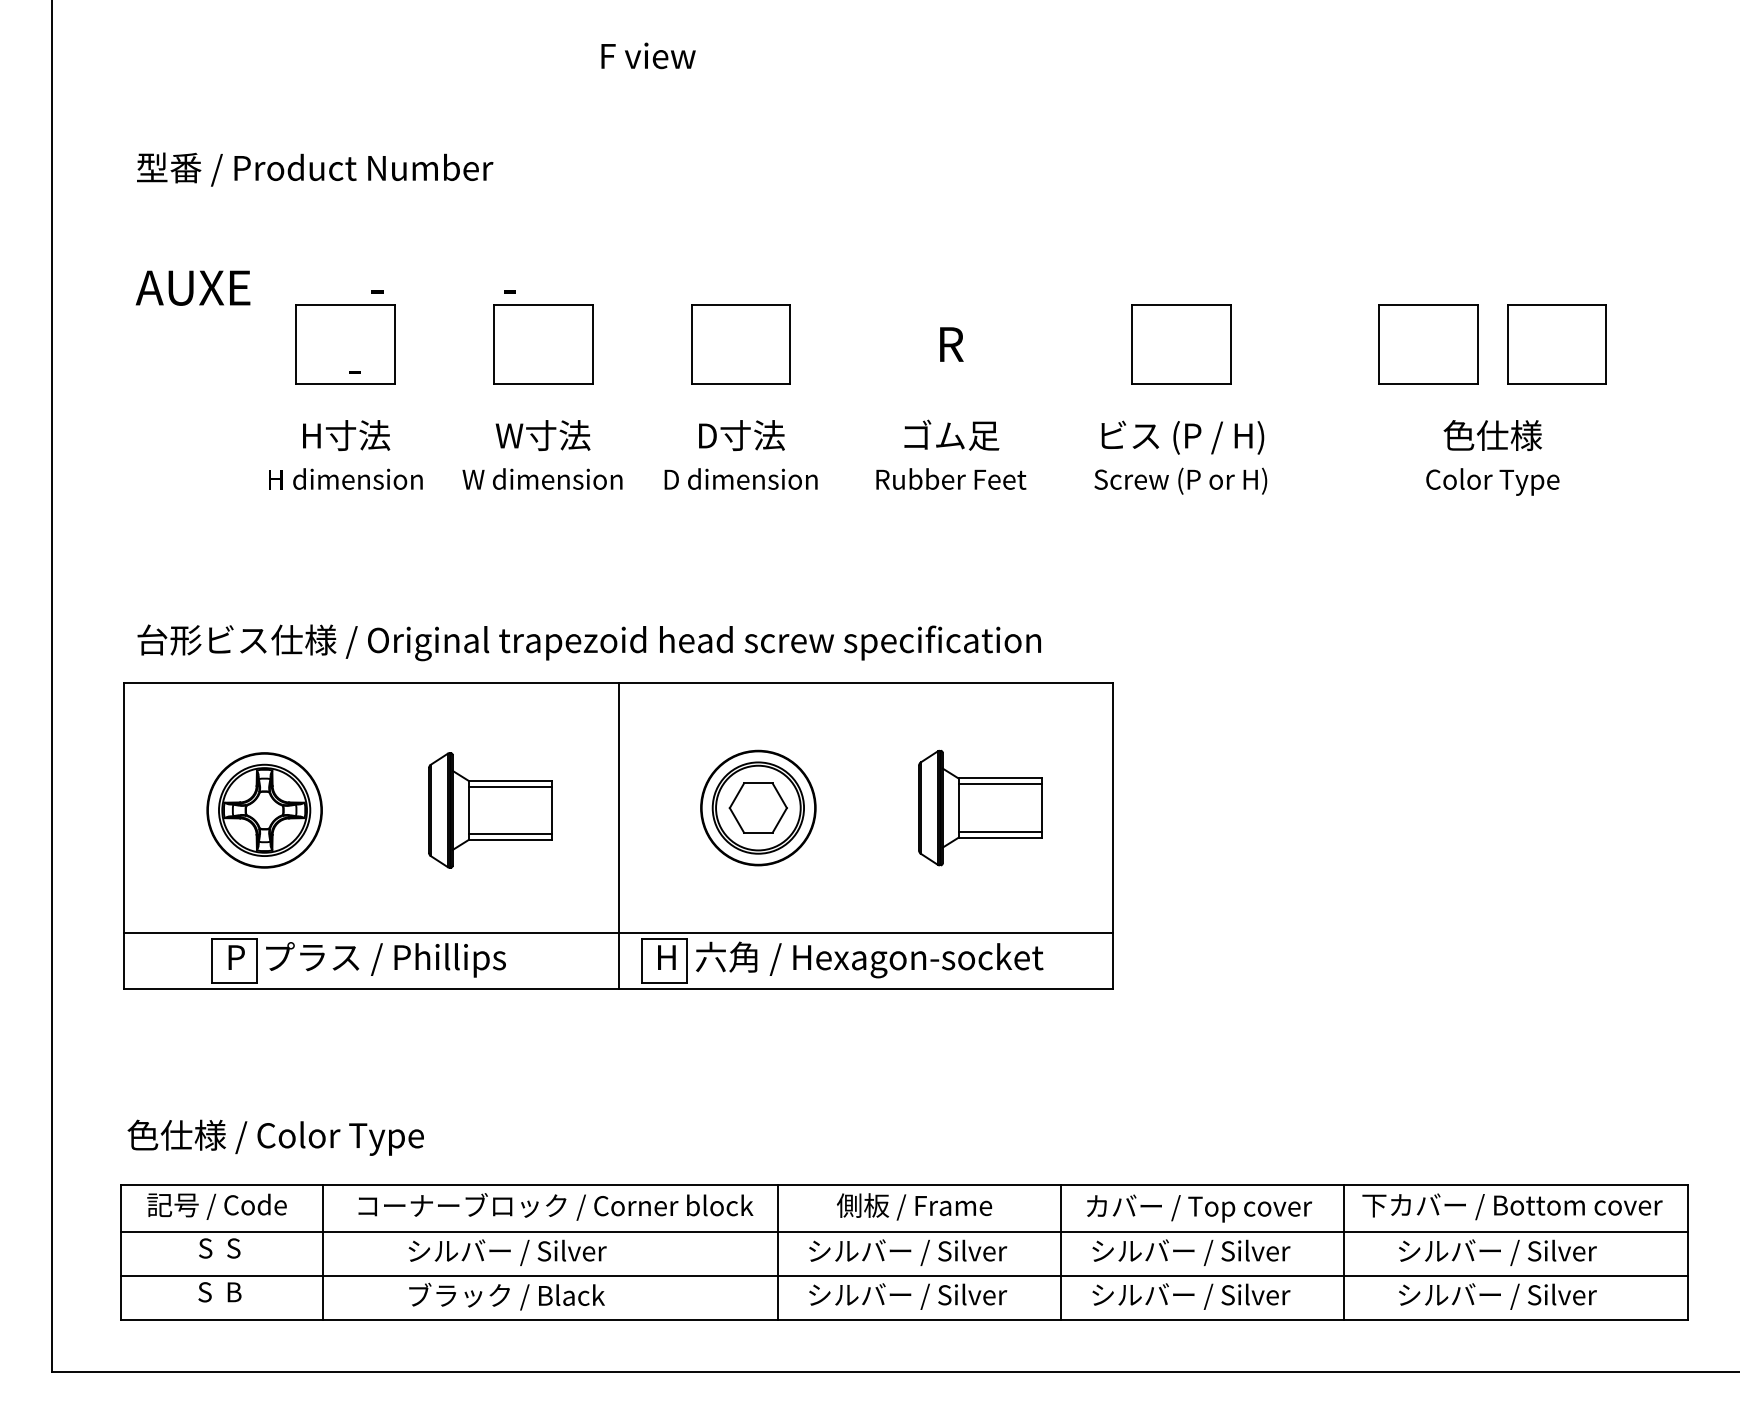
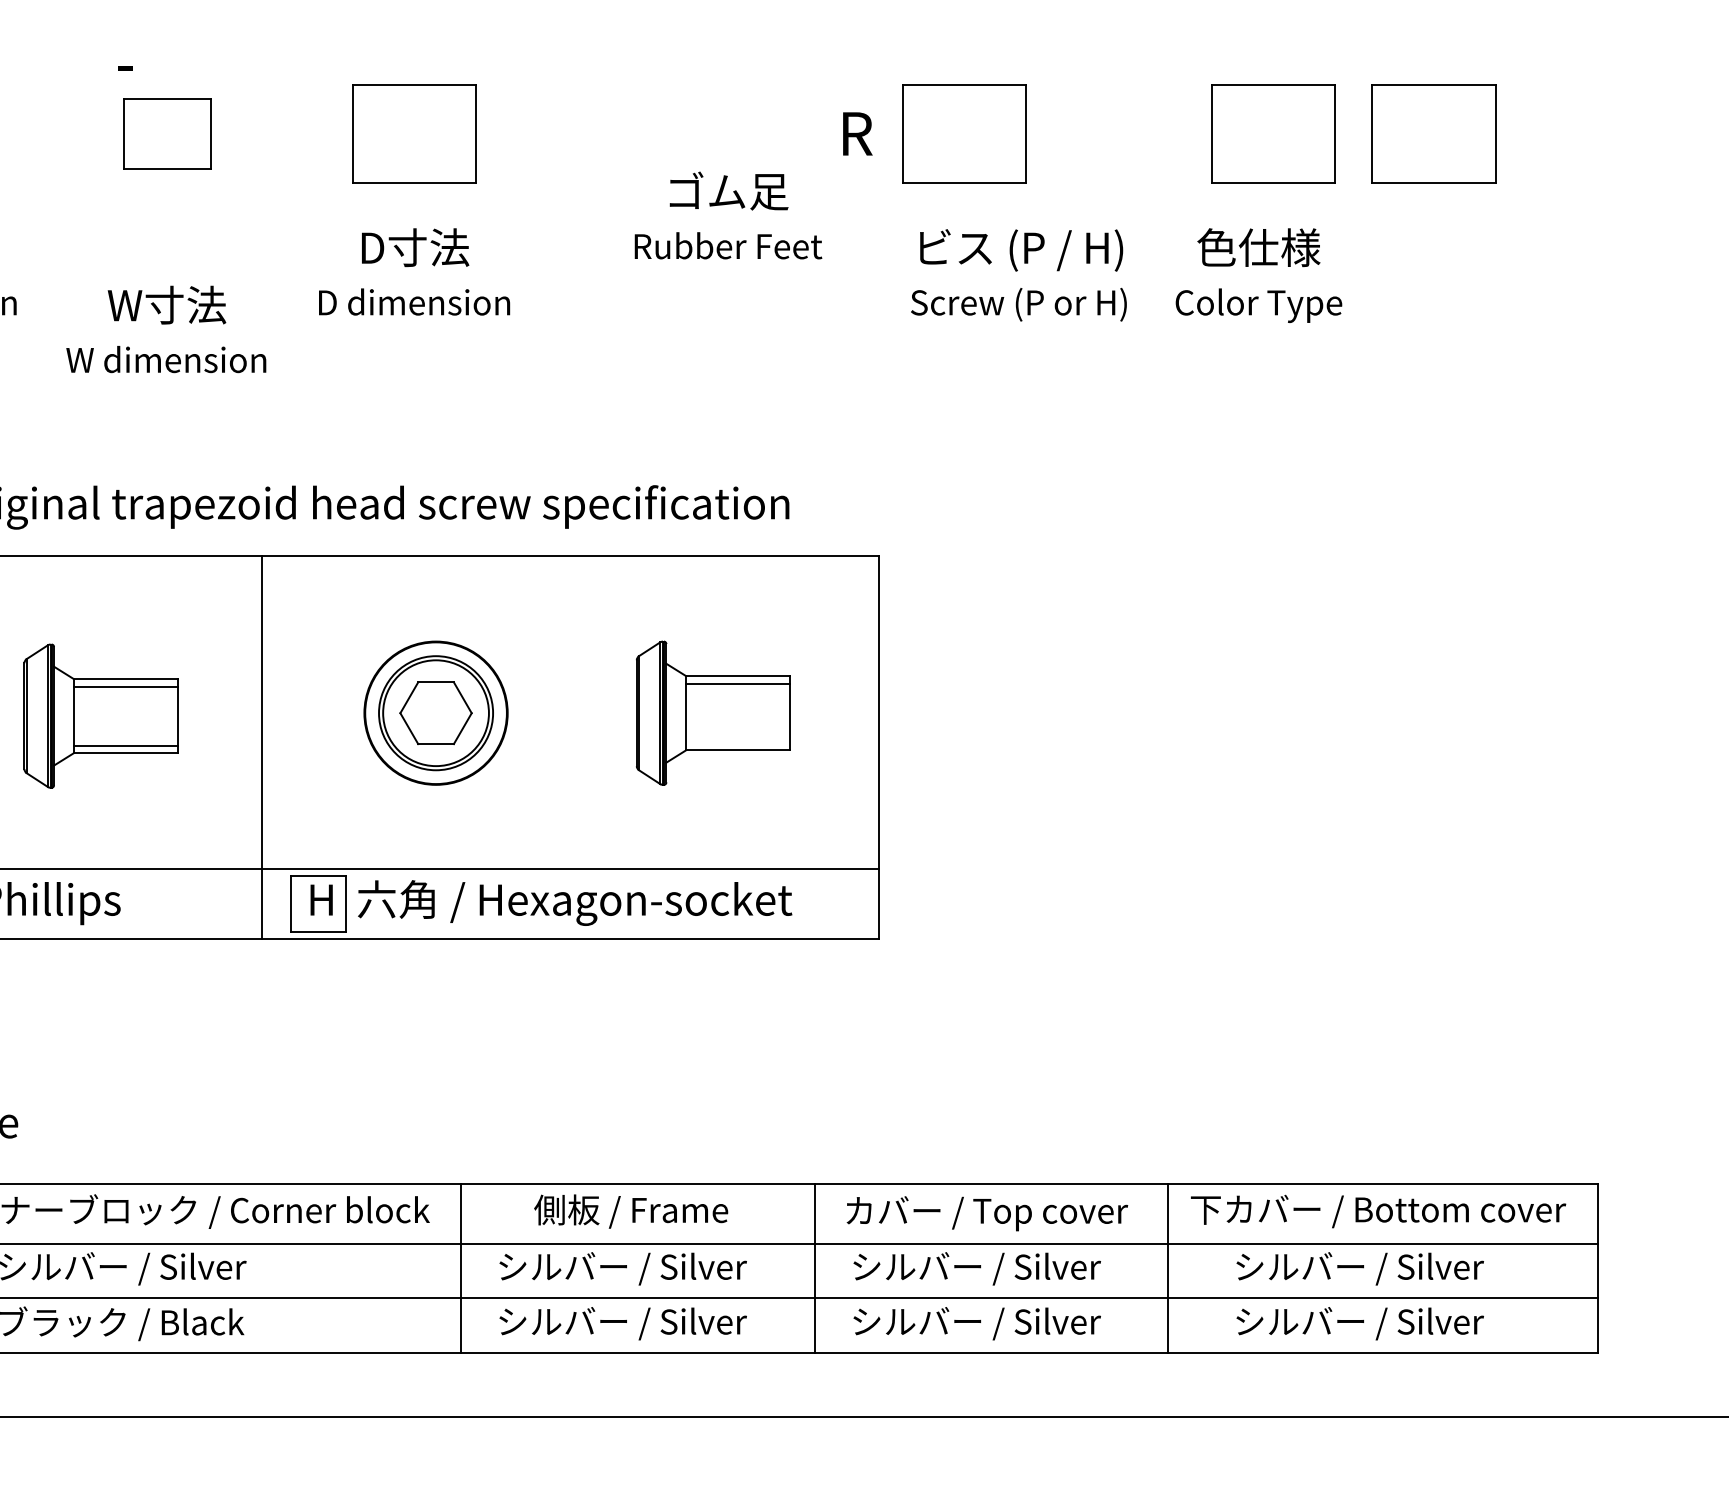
part: (543, 344) -> (167, 133), size x0.7
text: (951, 344) -> (857, 133), moved
text: (542, 454) -> (166, 328), moved
text: (951, 454) -> (728, 215), moved
text: (1180, 457) -> (1018, 275), moved
text: (1492, 457) -> (1258, 275), moved
line: (999, 831) -> (737, 742), removed

